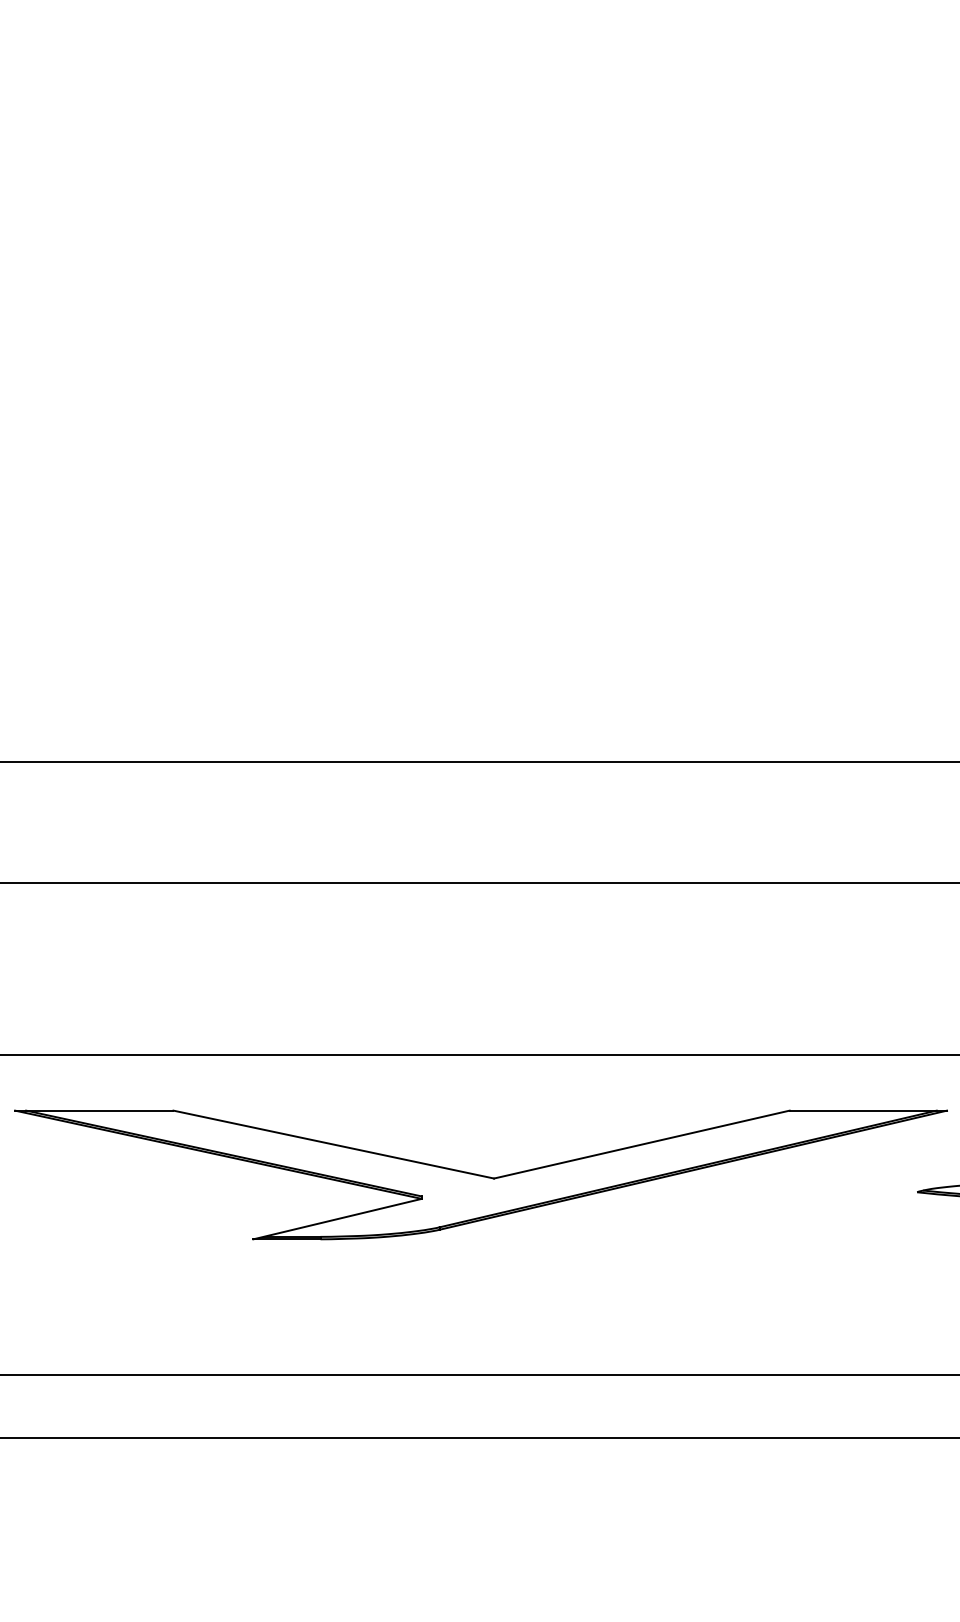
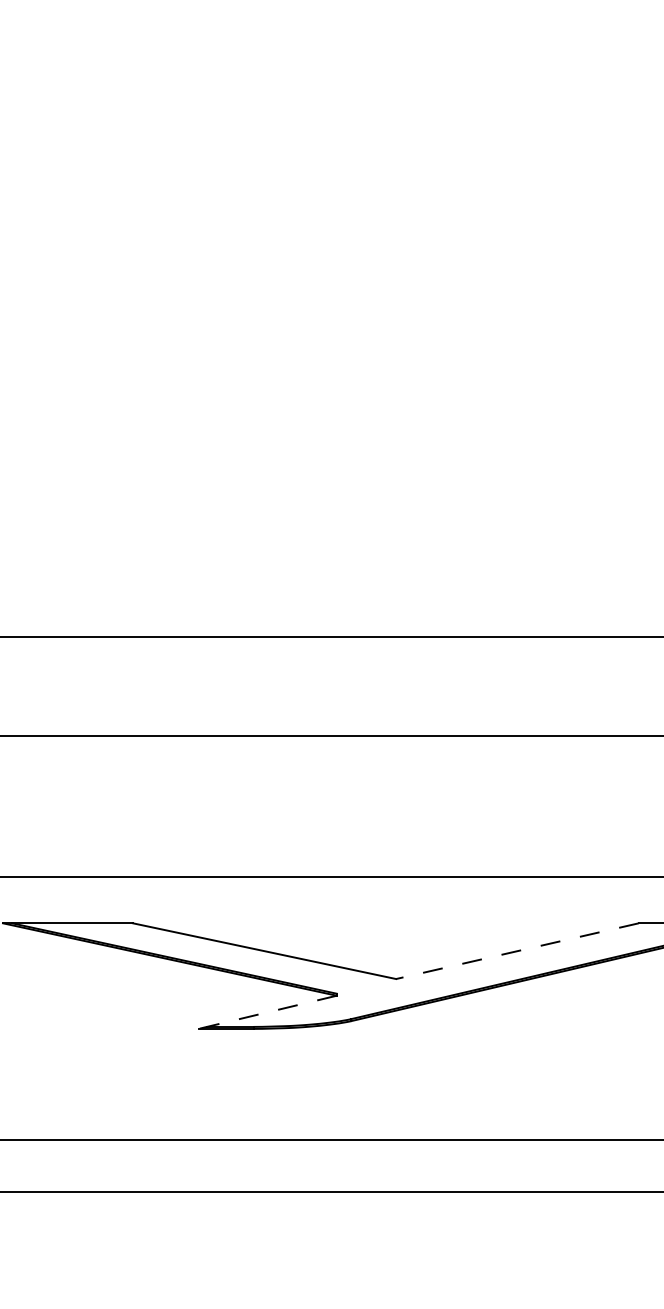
line: (641, 1144) -> (517, 951), solid -> dashed
line: (337, 1219) -> (267, 1012), solid -> dashed

